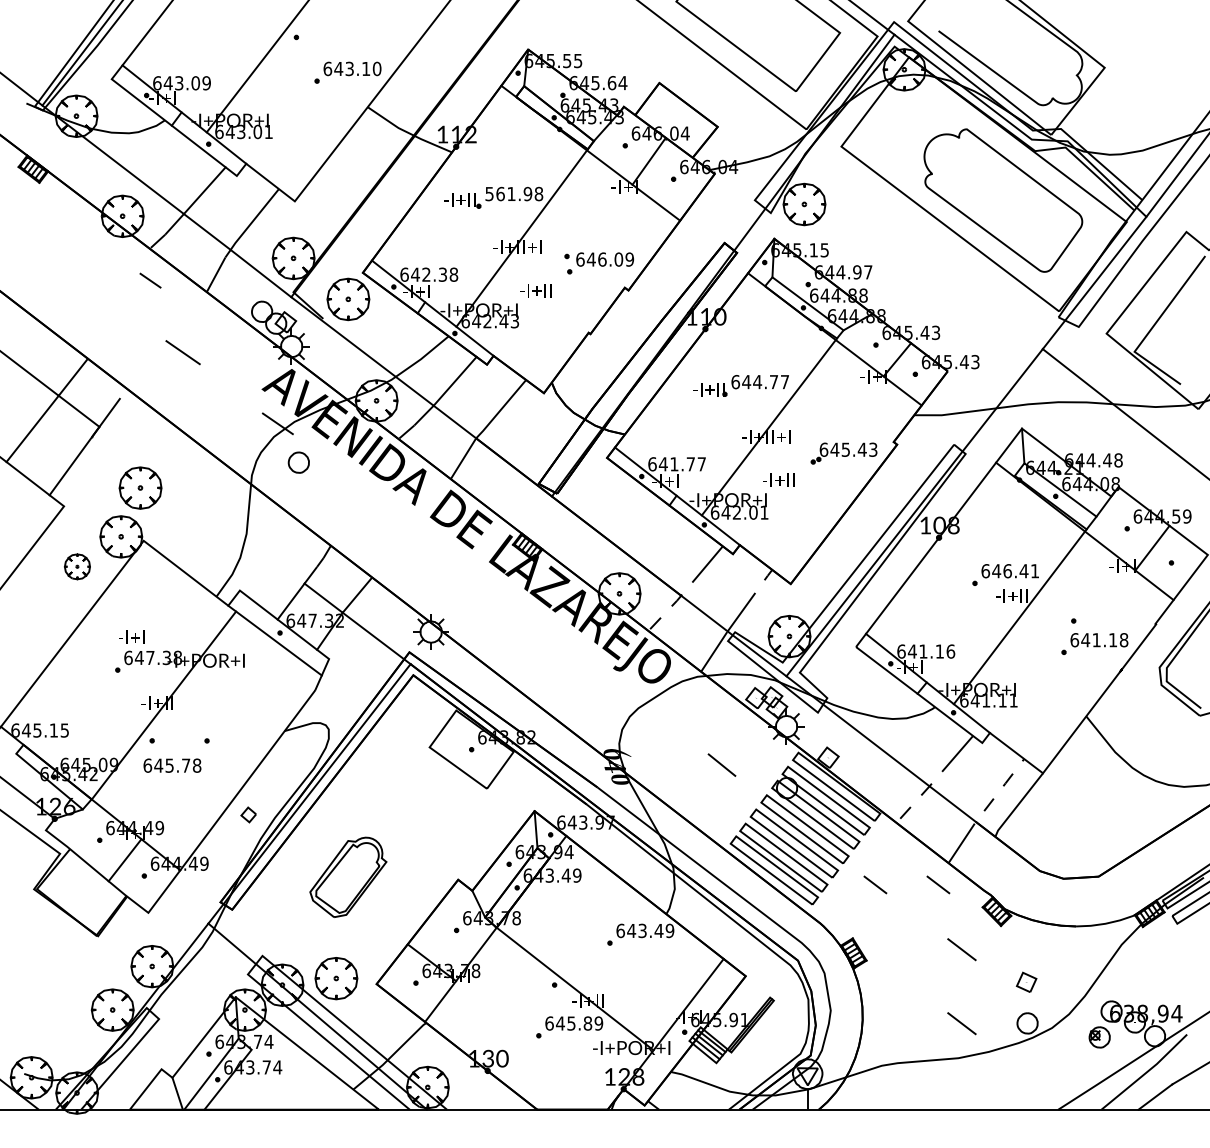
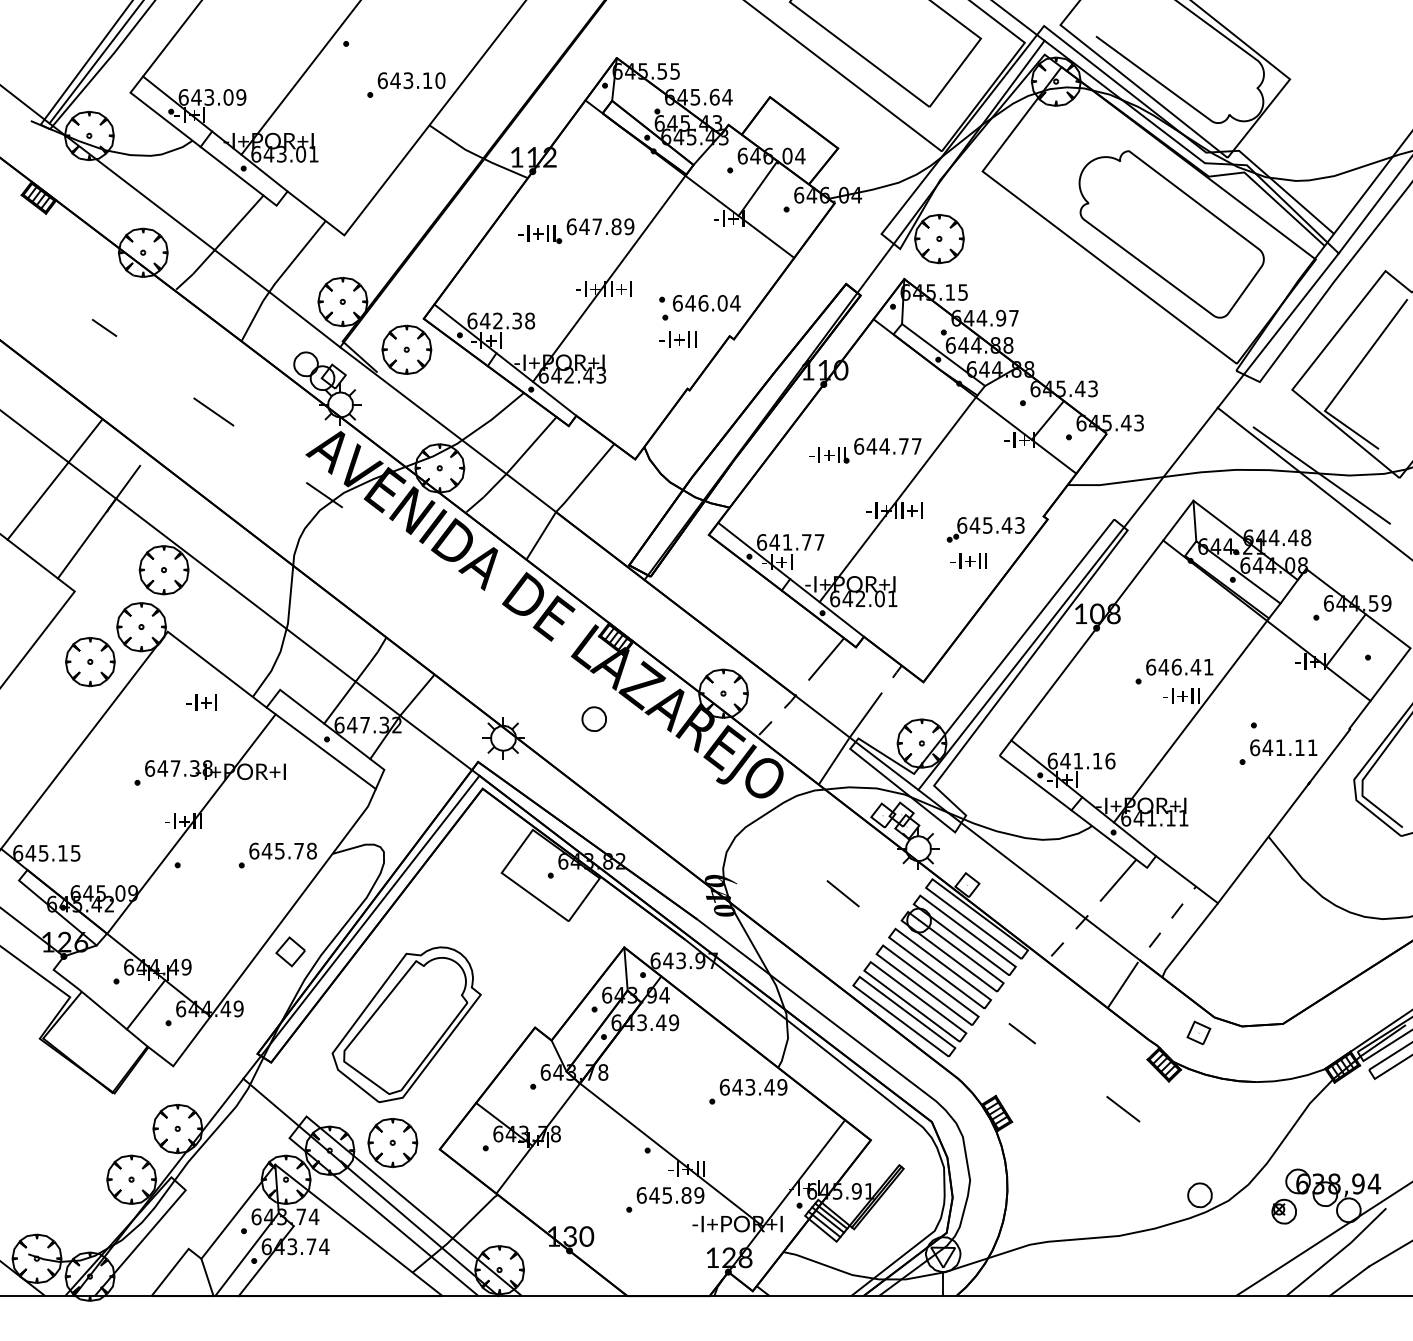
text: (514, 193) -> (600, 226), 561.98 -> 647.89
text: (629, 259) -> (735, 303), 646.09 -> 646.04
line: (150, 280) -> (104, 327), moved
text: (535, 290) -> (677, 339), moved
line: (1131, 406) -> (1321, 474), added
part: (298, 462) -> (593, 718), moved
text: (778, 479) -> (968, 560), moved
line: (201, 504) -> (235, 589), added
part: (77, 566) -> (90, 661), size x1.67
text: (131, 636) -> (201, 701), moved
text: (1123, 640) -> (1312, 748), 641.18 -> 641.11
text: (172, 765) -> (283, 850), moved
part: (248, 814) -> (290, 951), size x1.67
part: (348, 877) -> (406, 1024), size x1.67
line: (938, 884) -> (1095, 1033), removed
part: (1026, 981) -> (1198, 1031), moved
line: (961, 1023) -> (1122, 1195), removed

